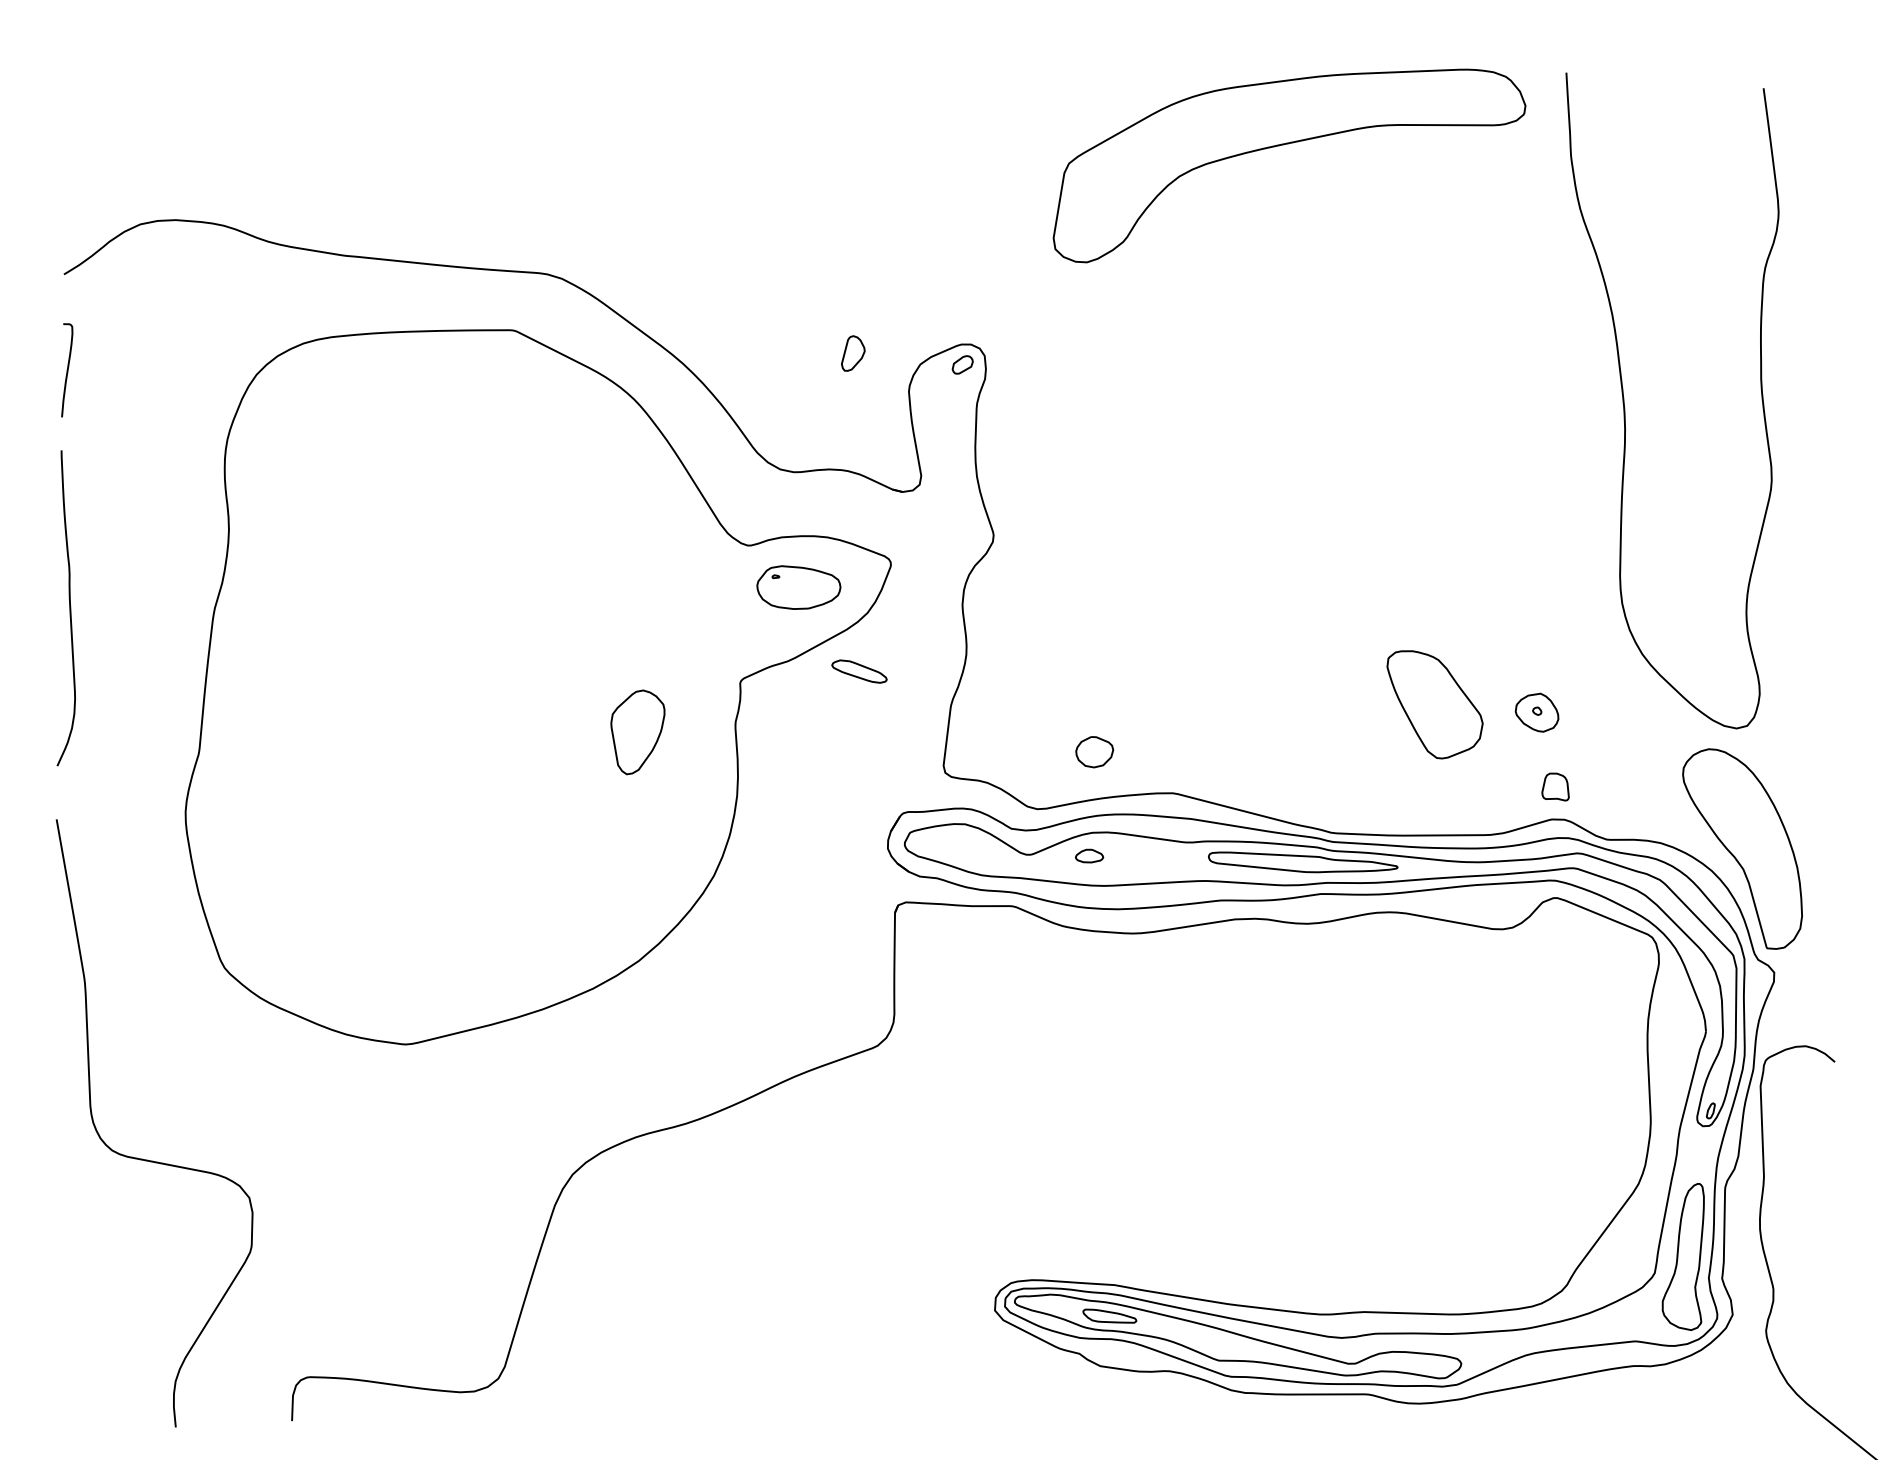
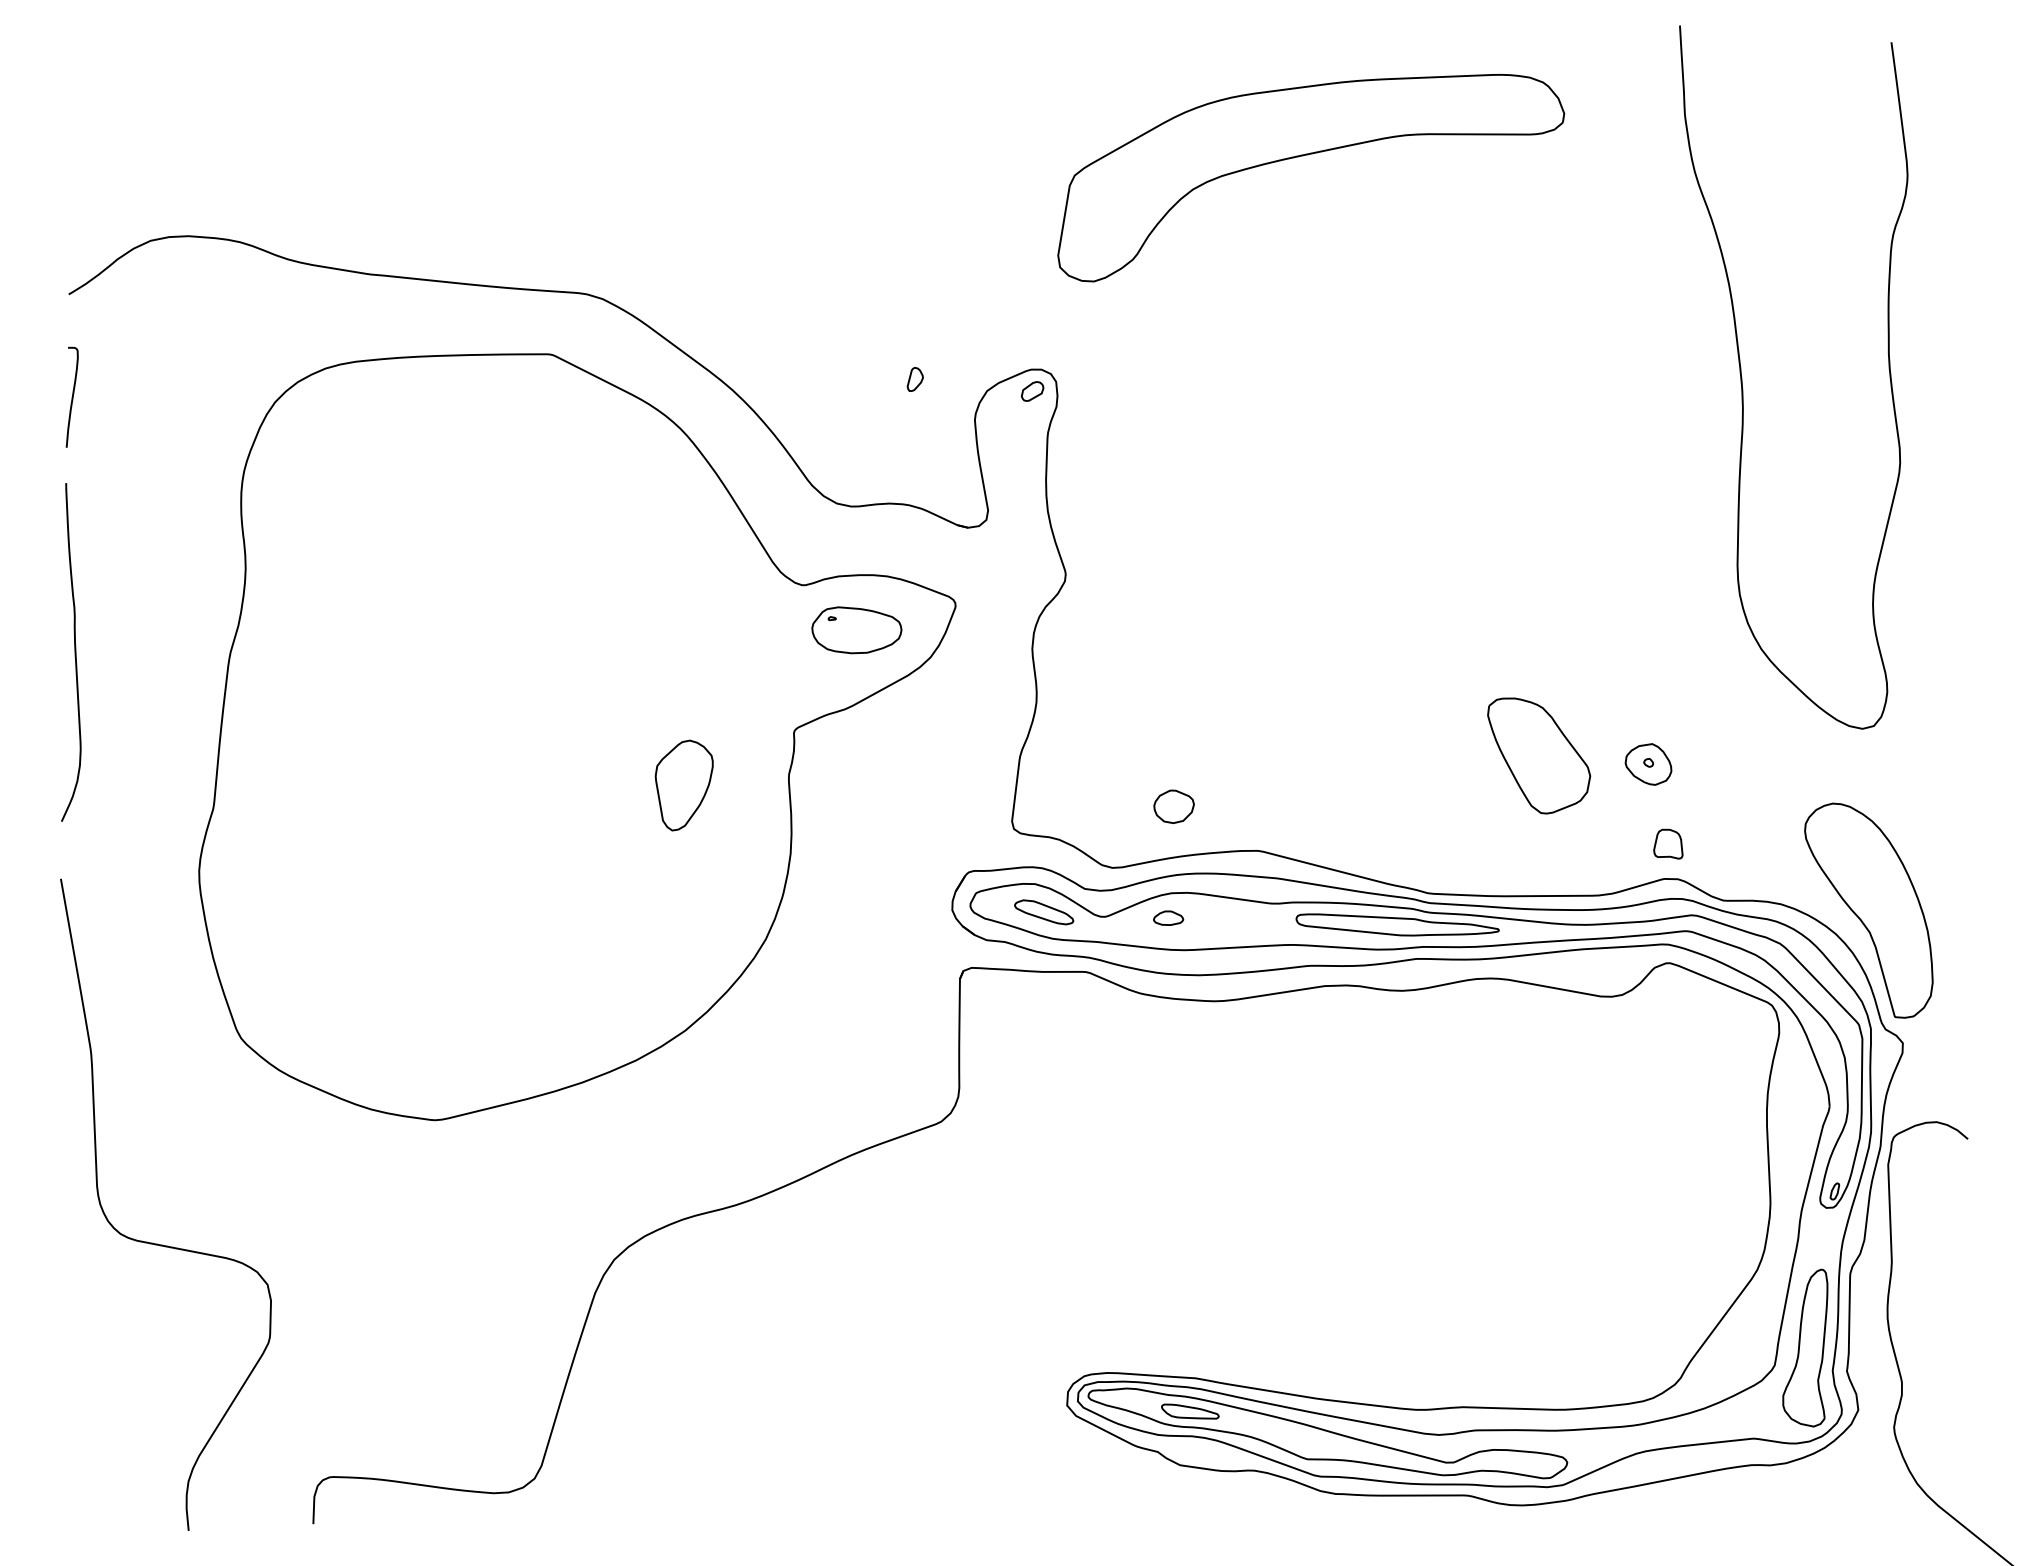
part: (1283, 145) -> (1304, 156), moved
part: (853, 353) -> (915, 379), size x0.62
curve: (1625, 408) -> (1743, 385), moved
part: (859, 671) -> (1044, 912), moved

